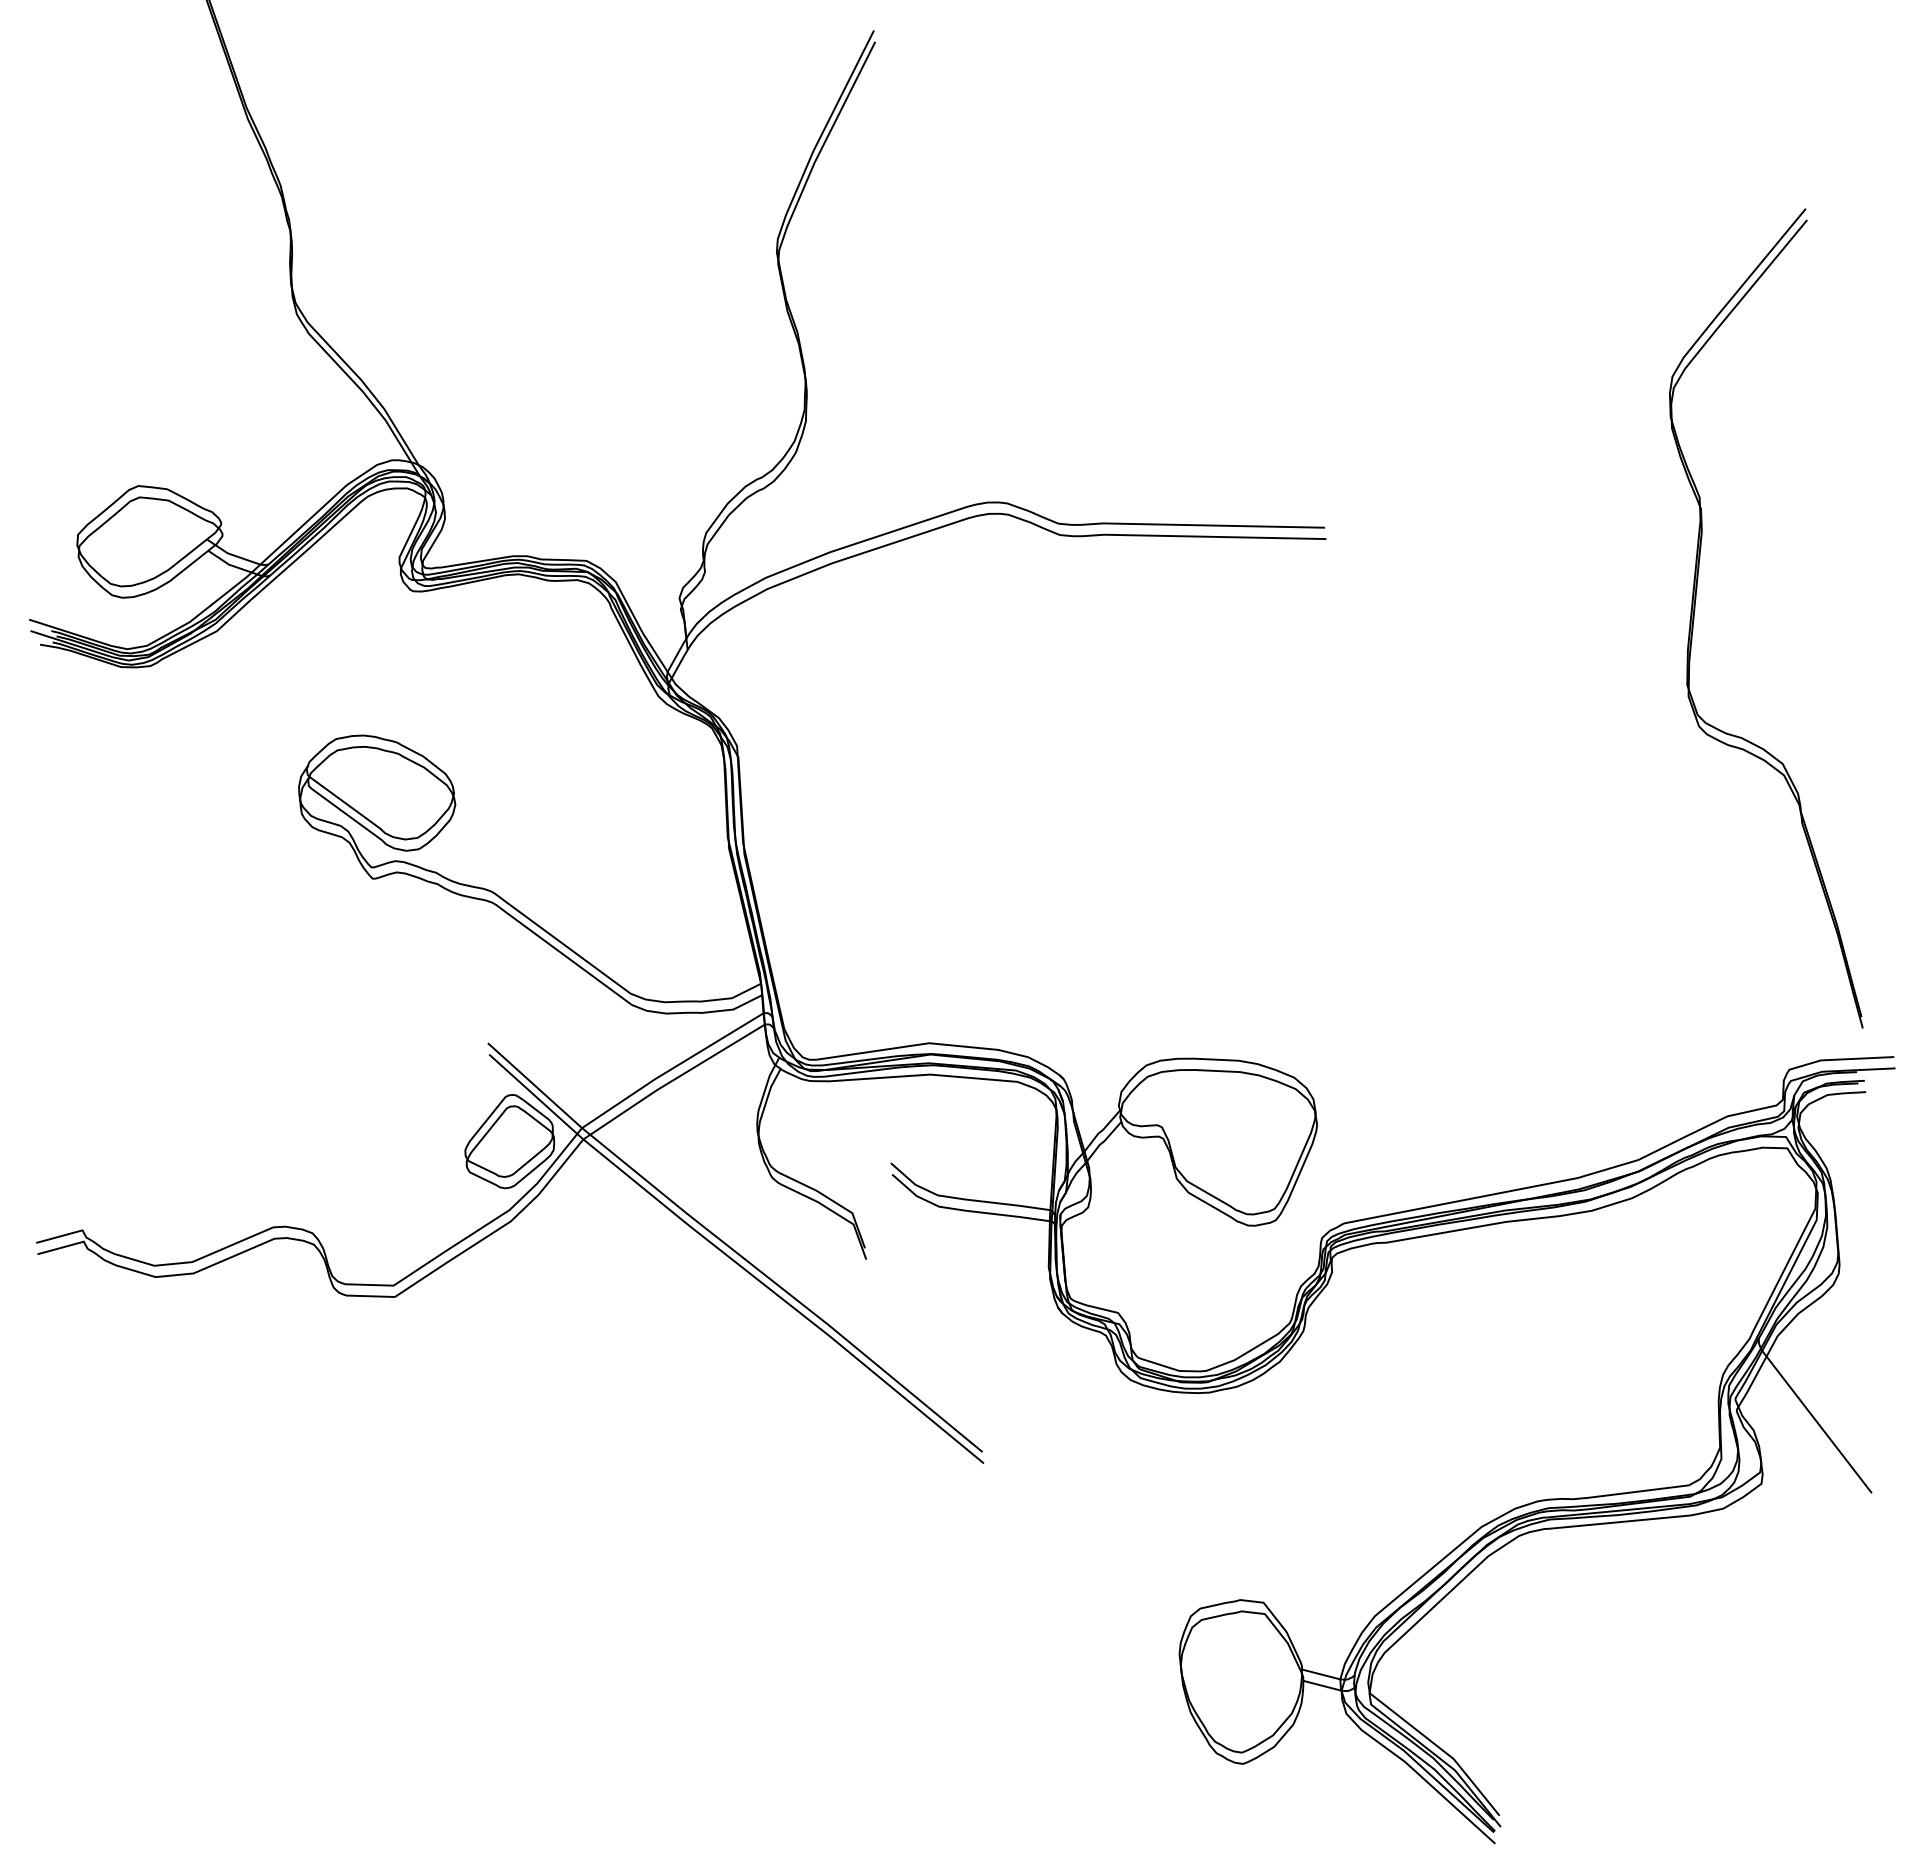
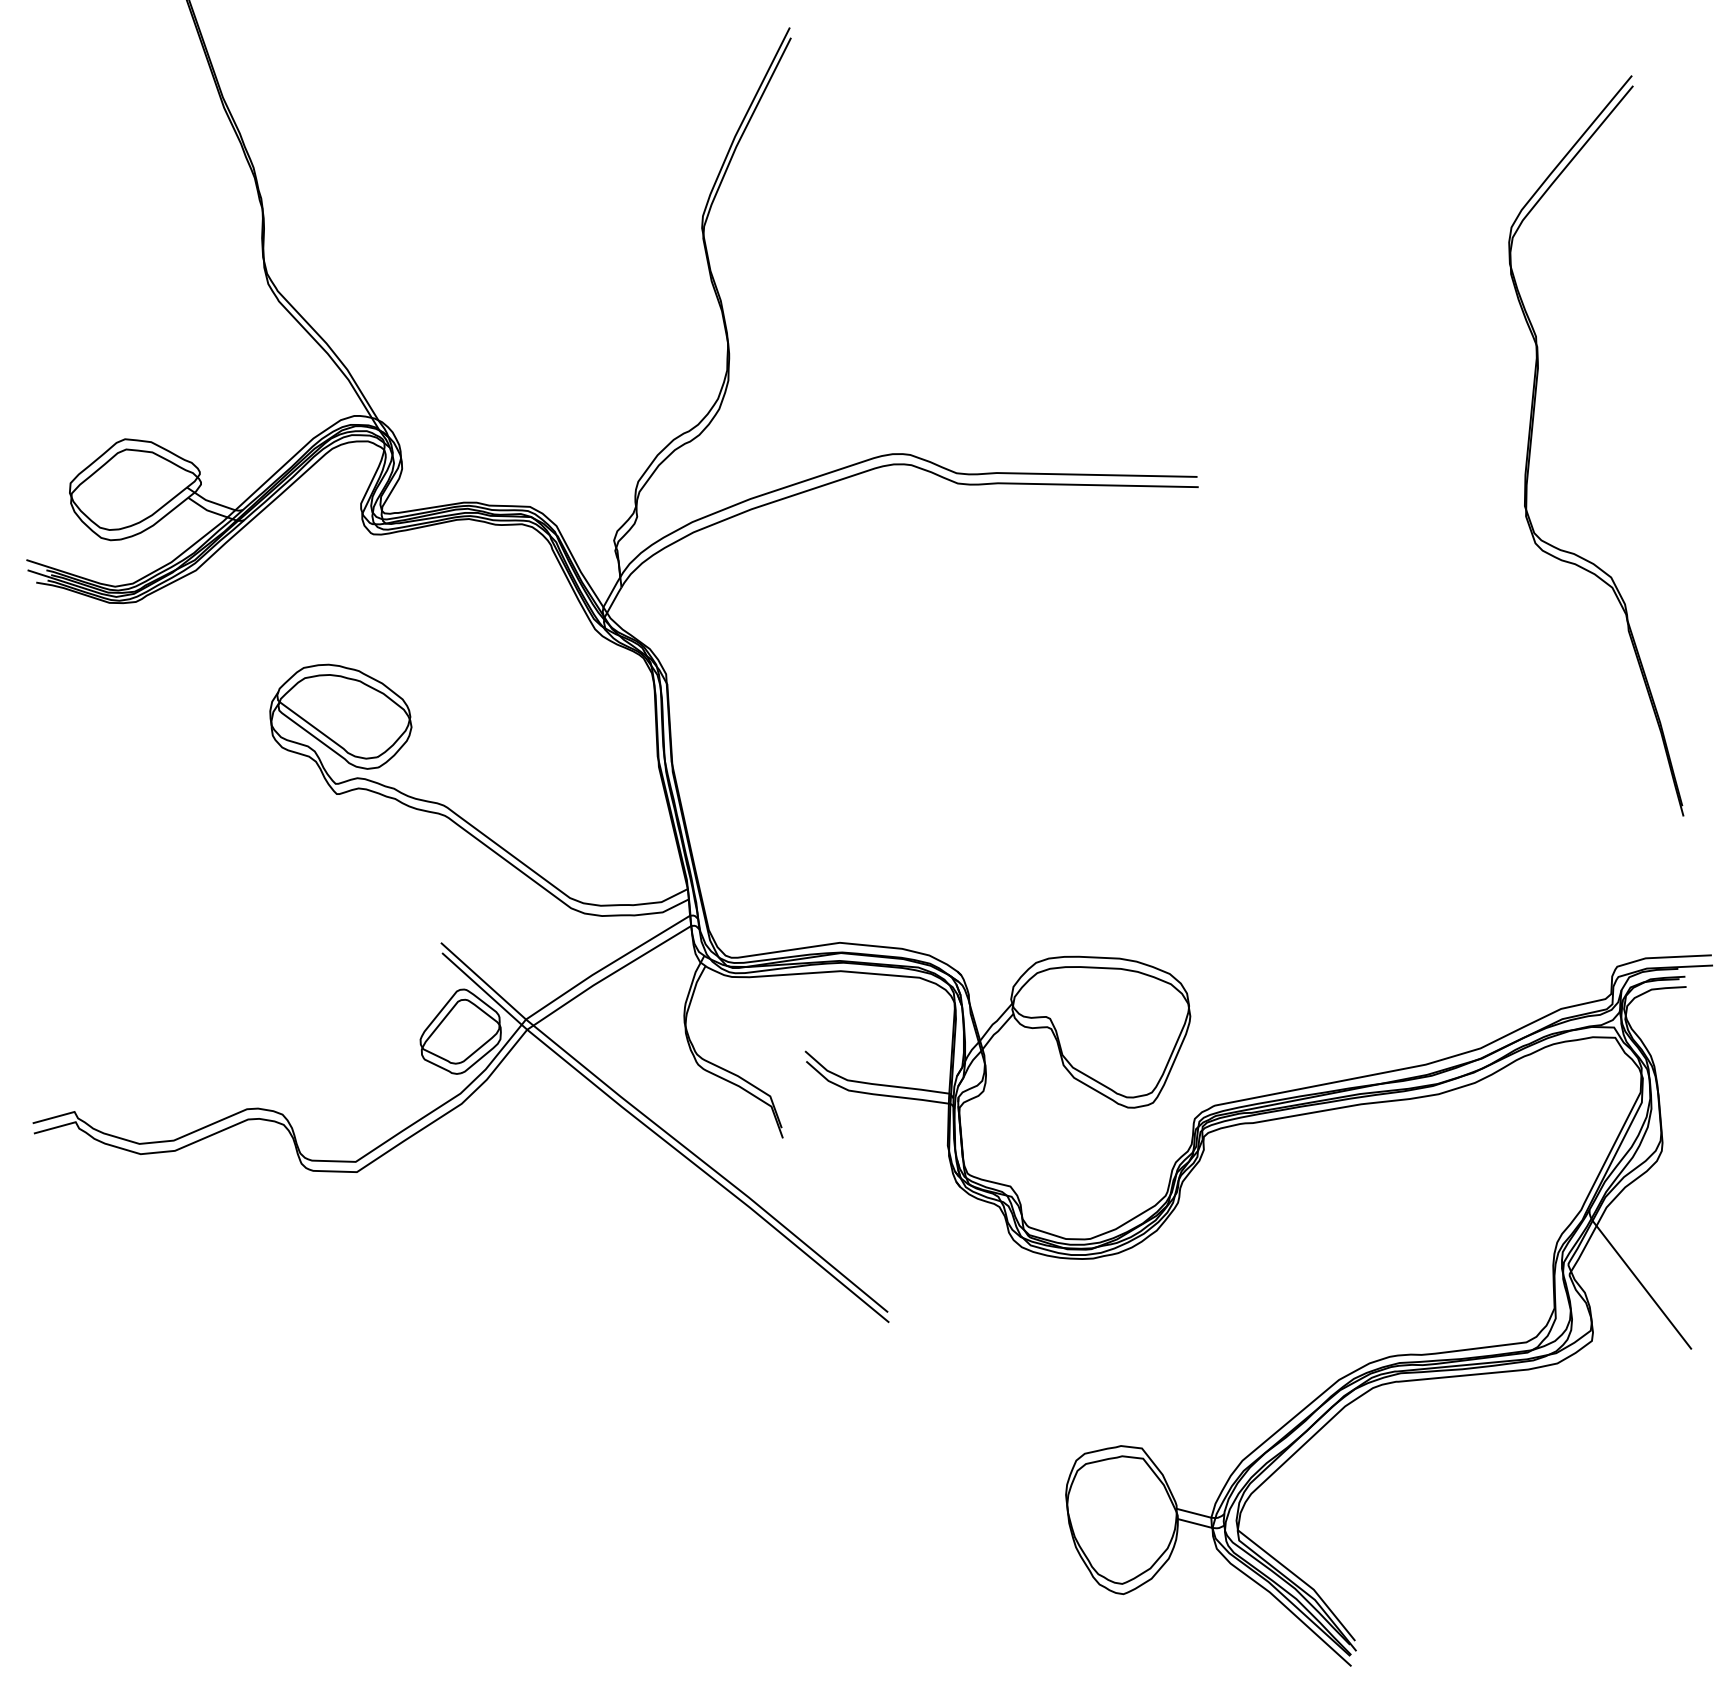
part: (1695, 610) -> (1532, 438), moved

